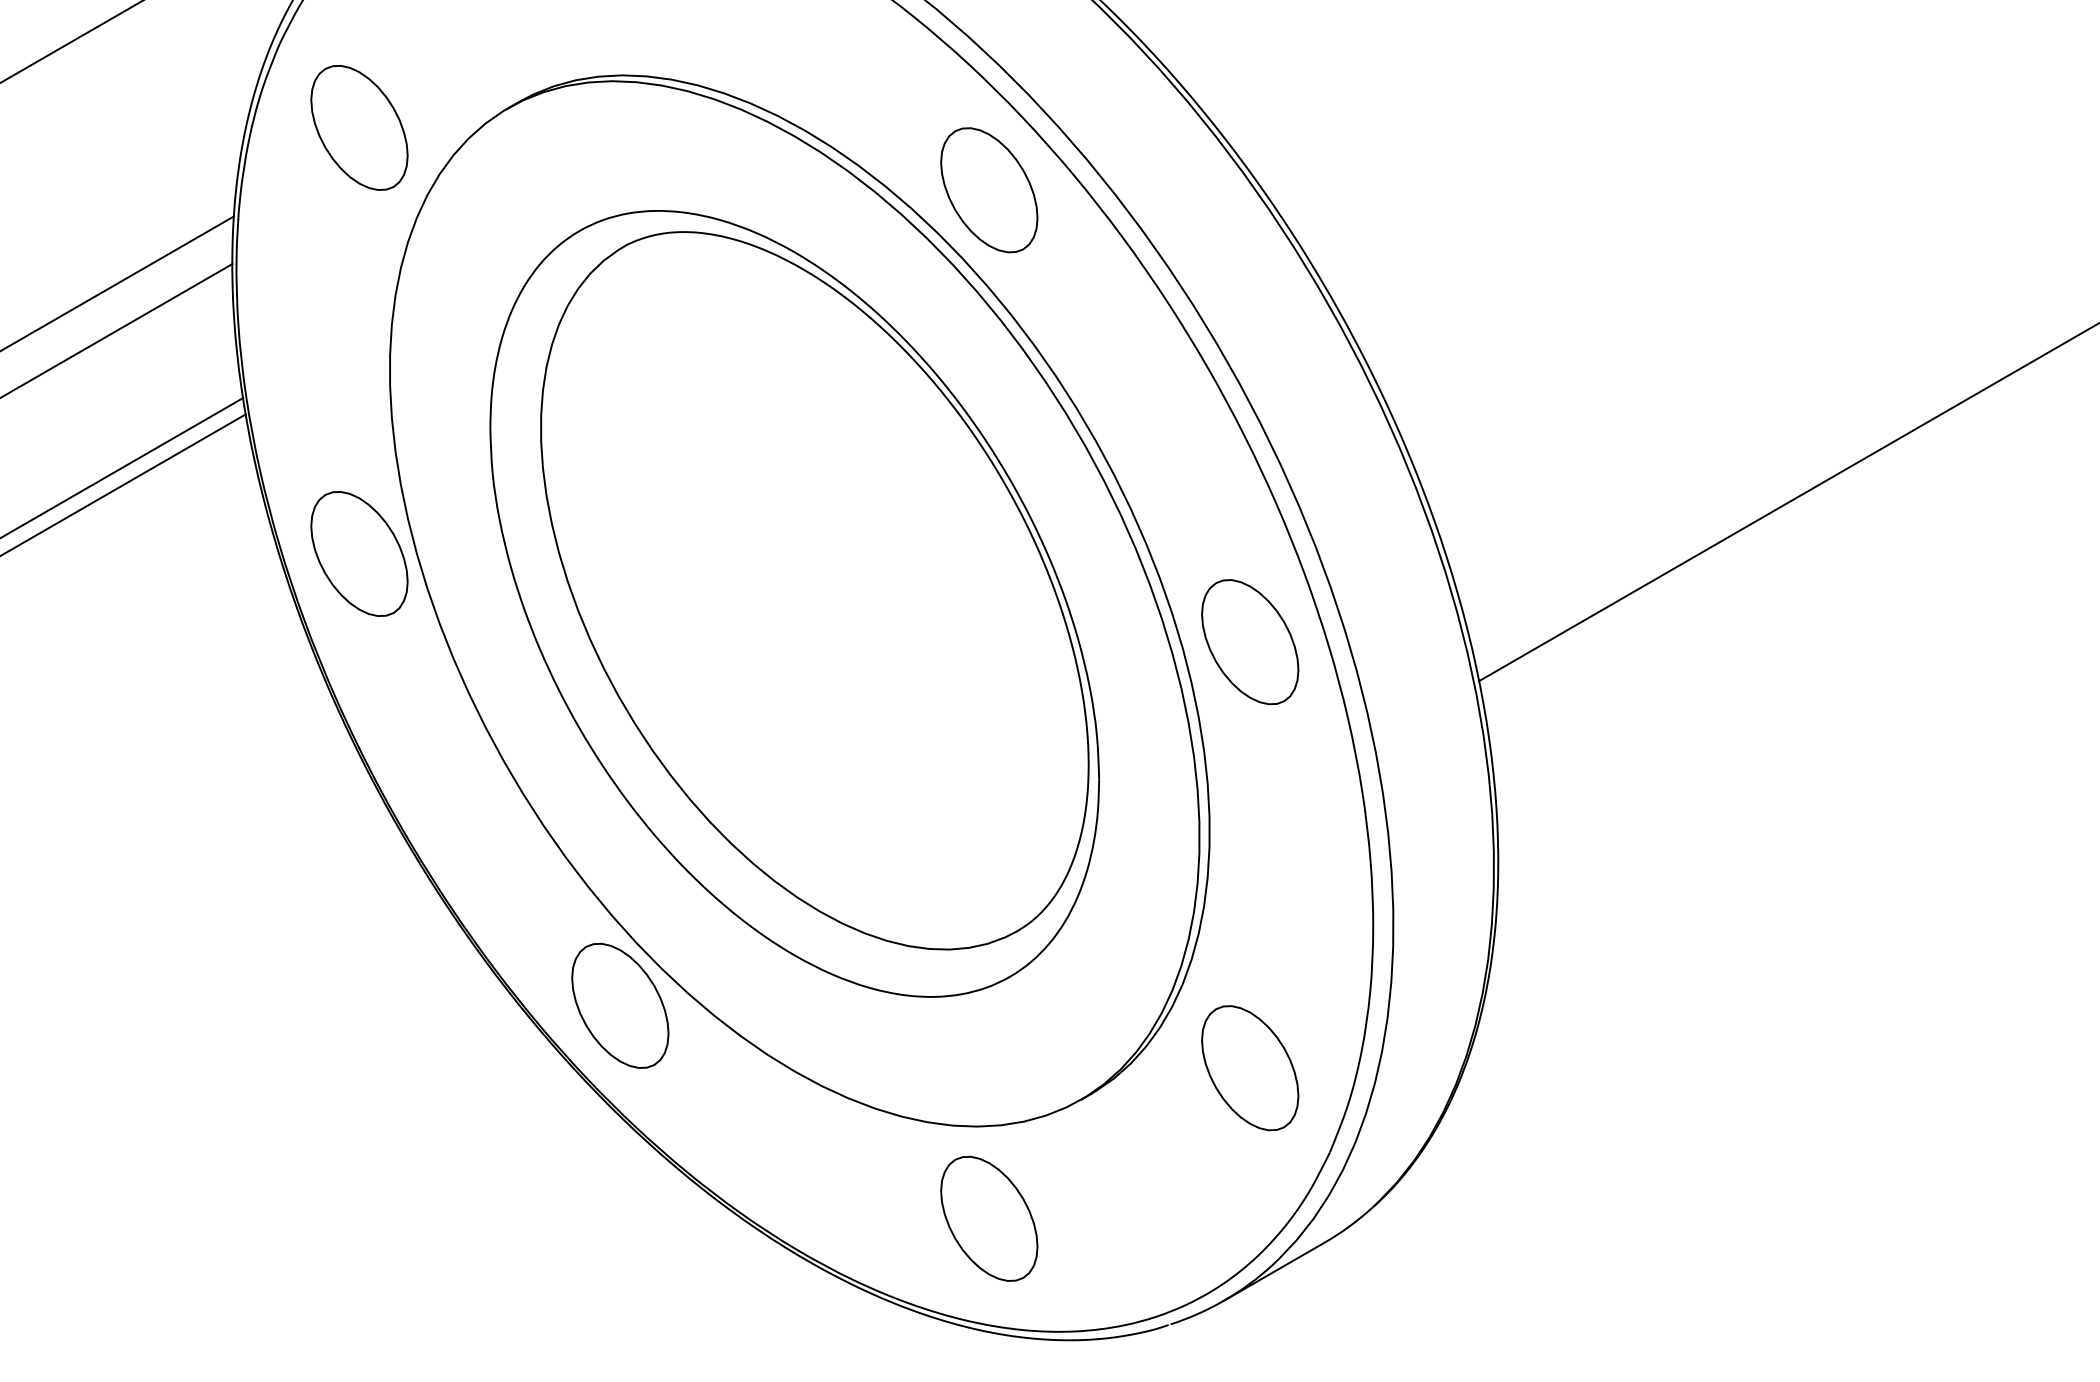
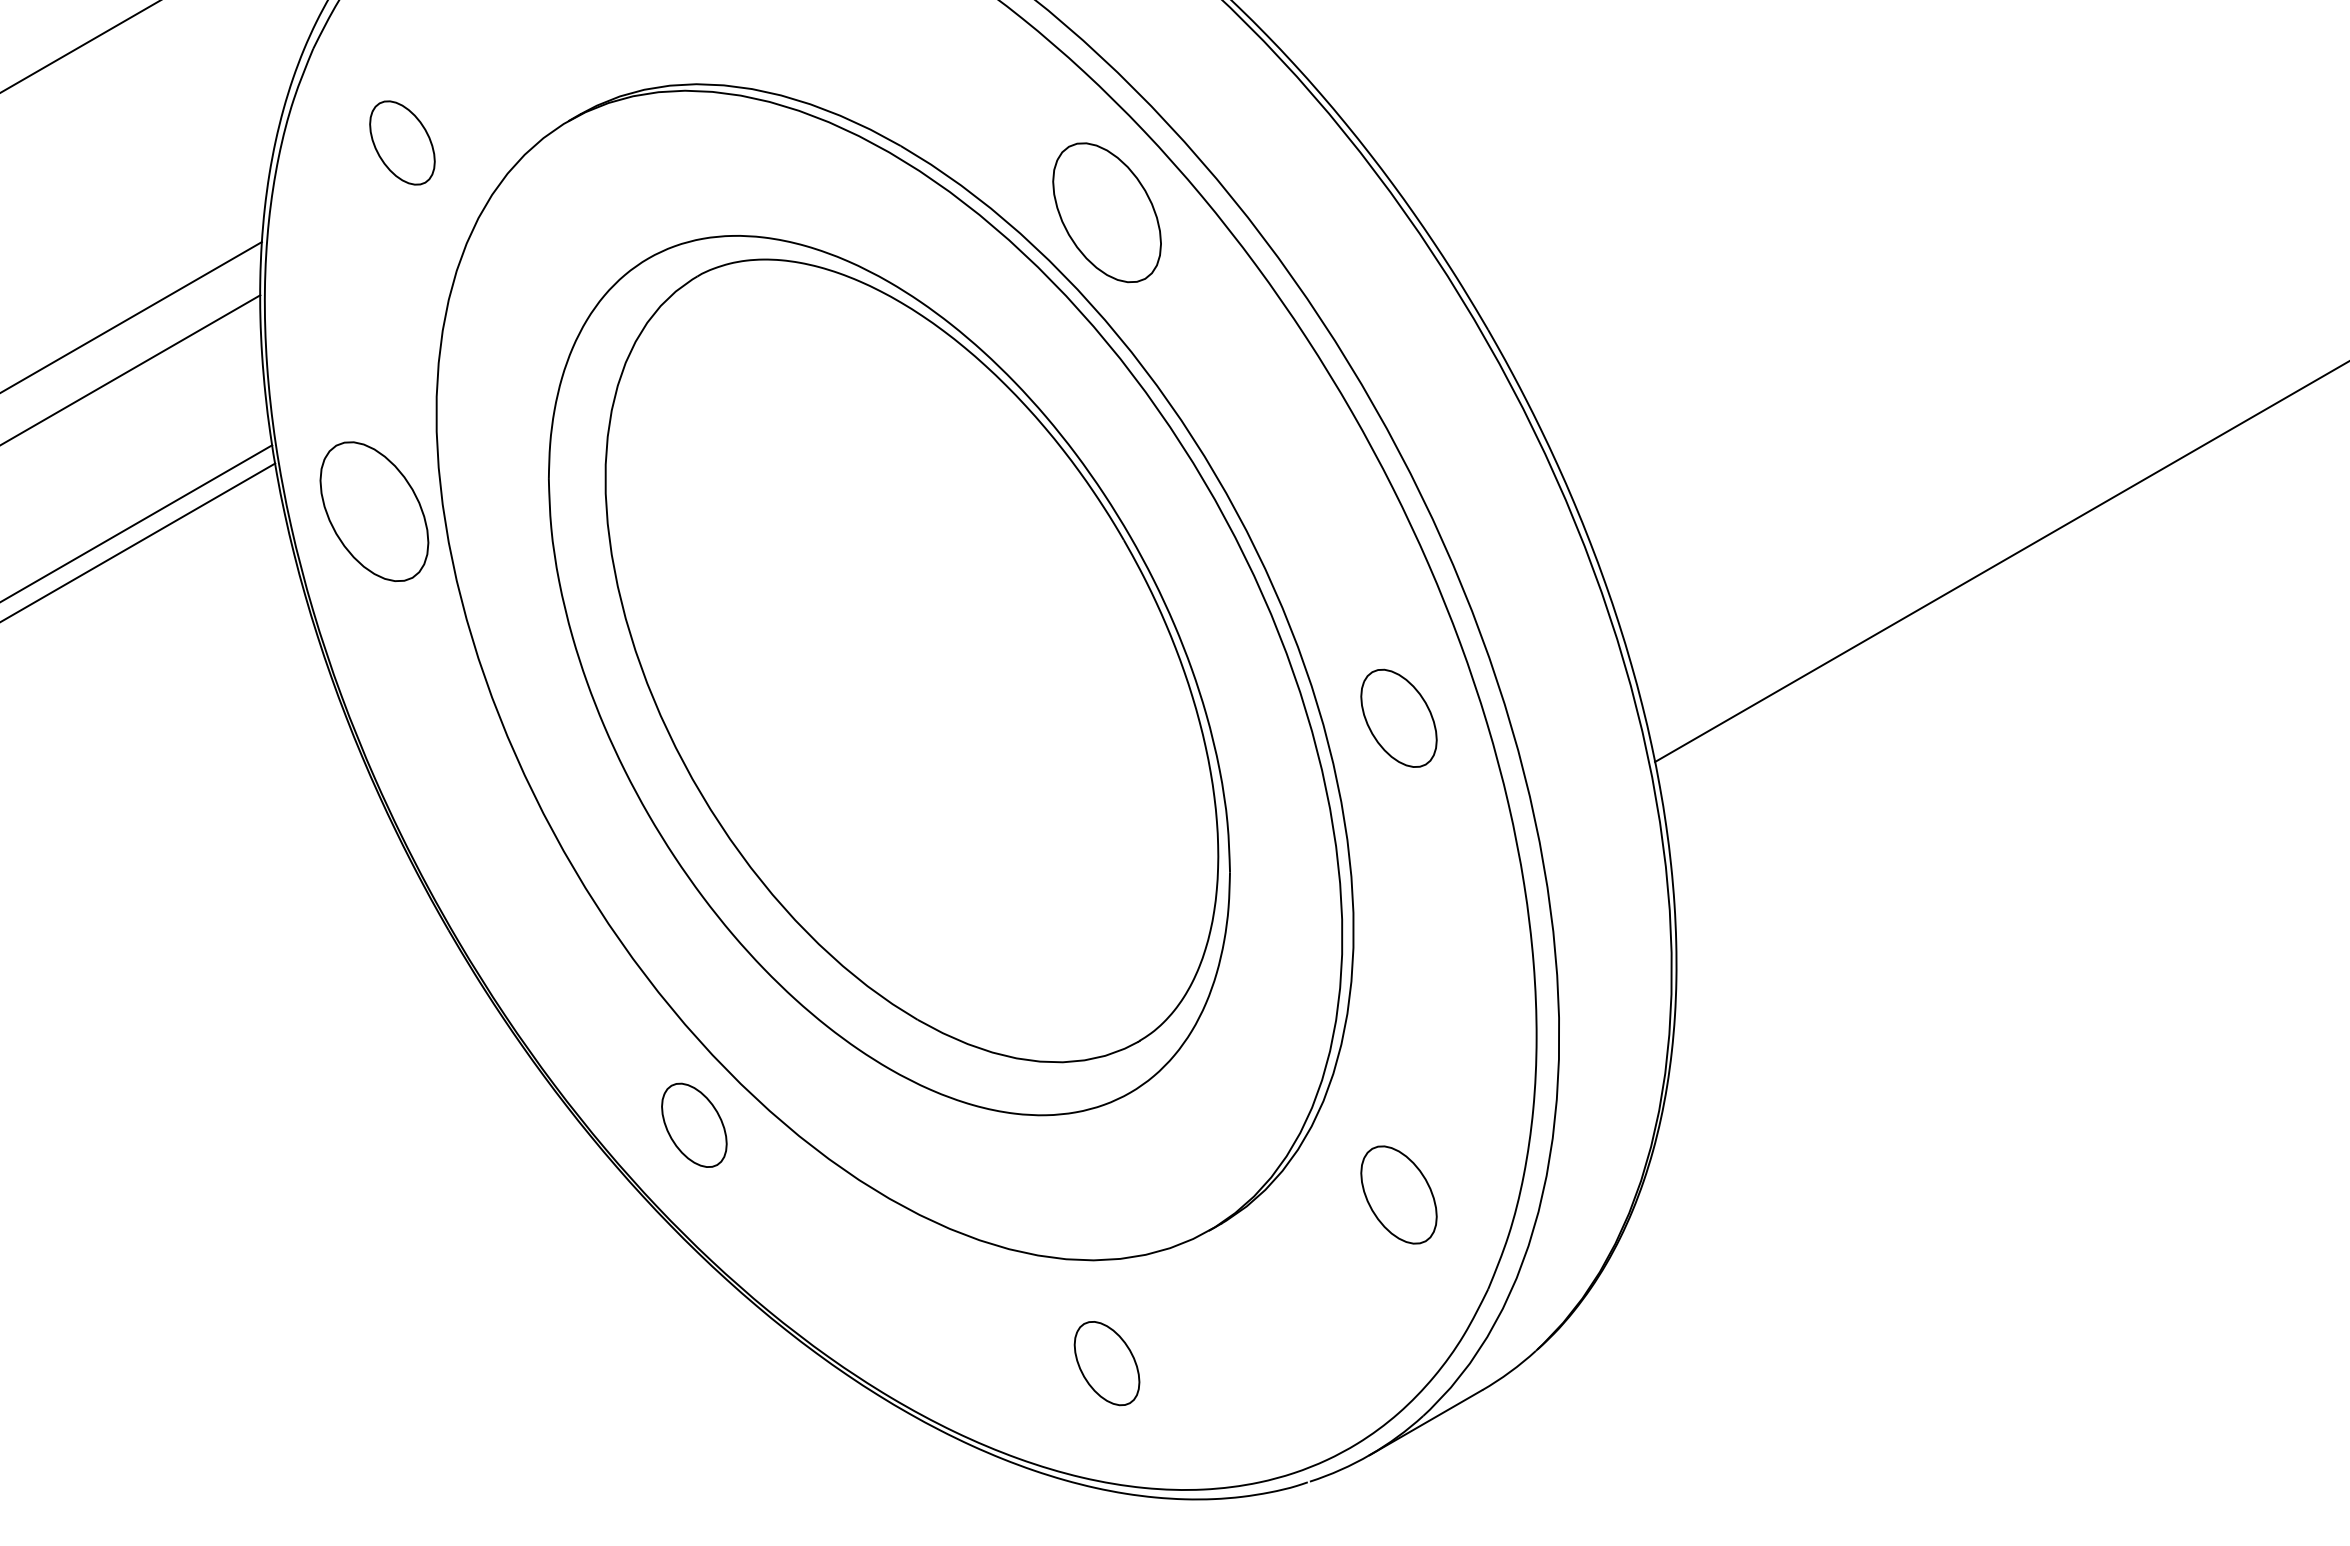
part: (359, 127) -> (402, 142), size x0.6
part: (359, 553) -> (374, 511), moved
part: (1249, 642) -> (1398, 718), size x0.7
part: (620, 1006) -> (694, 1125), size x0.6
part: (1249, 1067) -> (1398, 1194), size x0.7
part: (988, 1218) -> (1106, 1363), size x0.6

